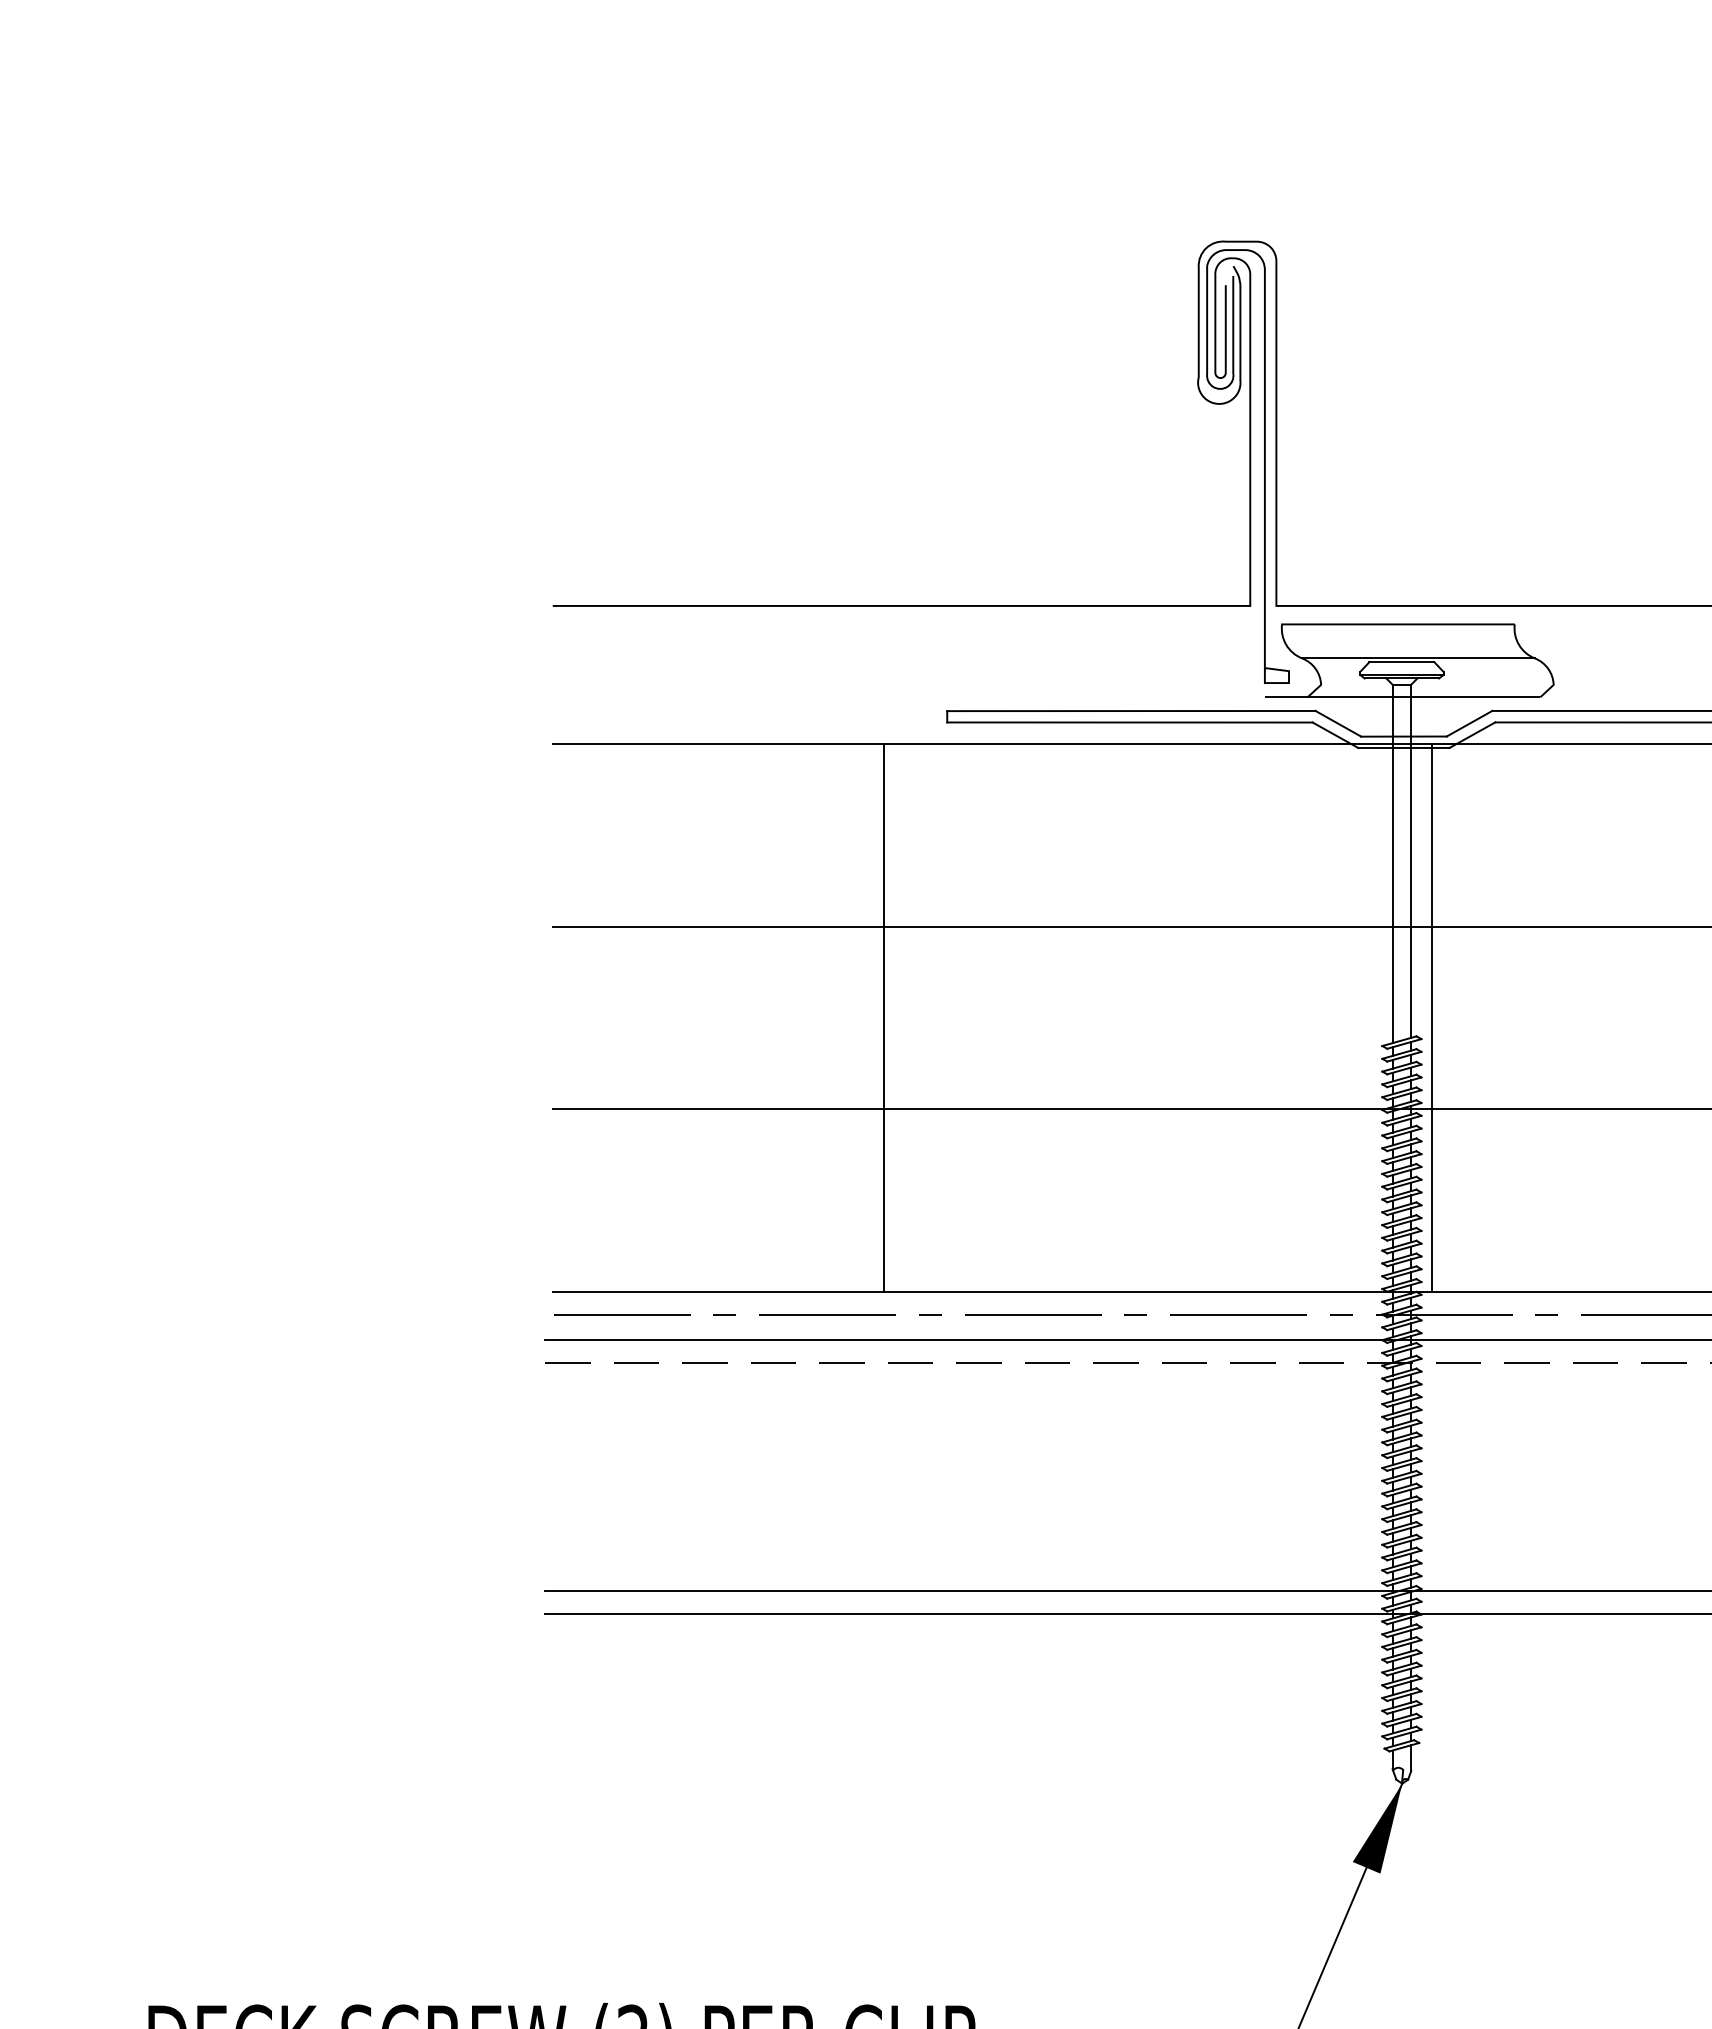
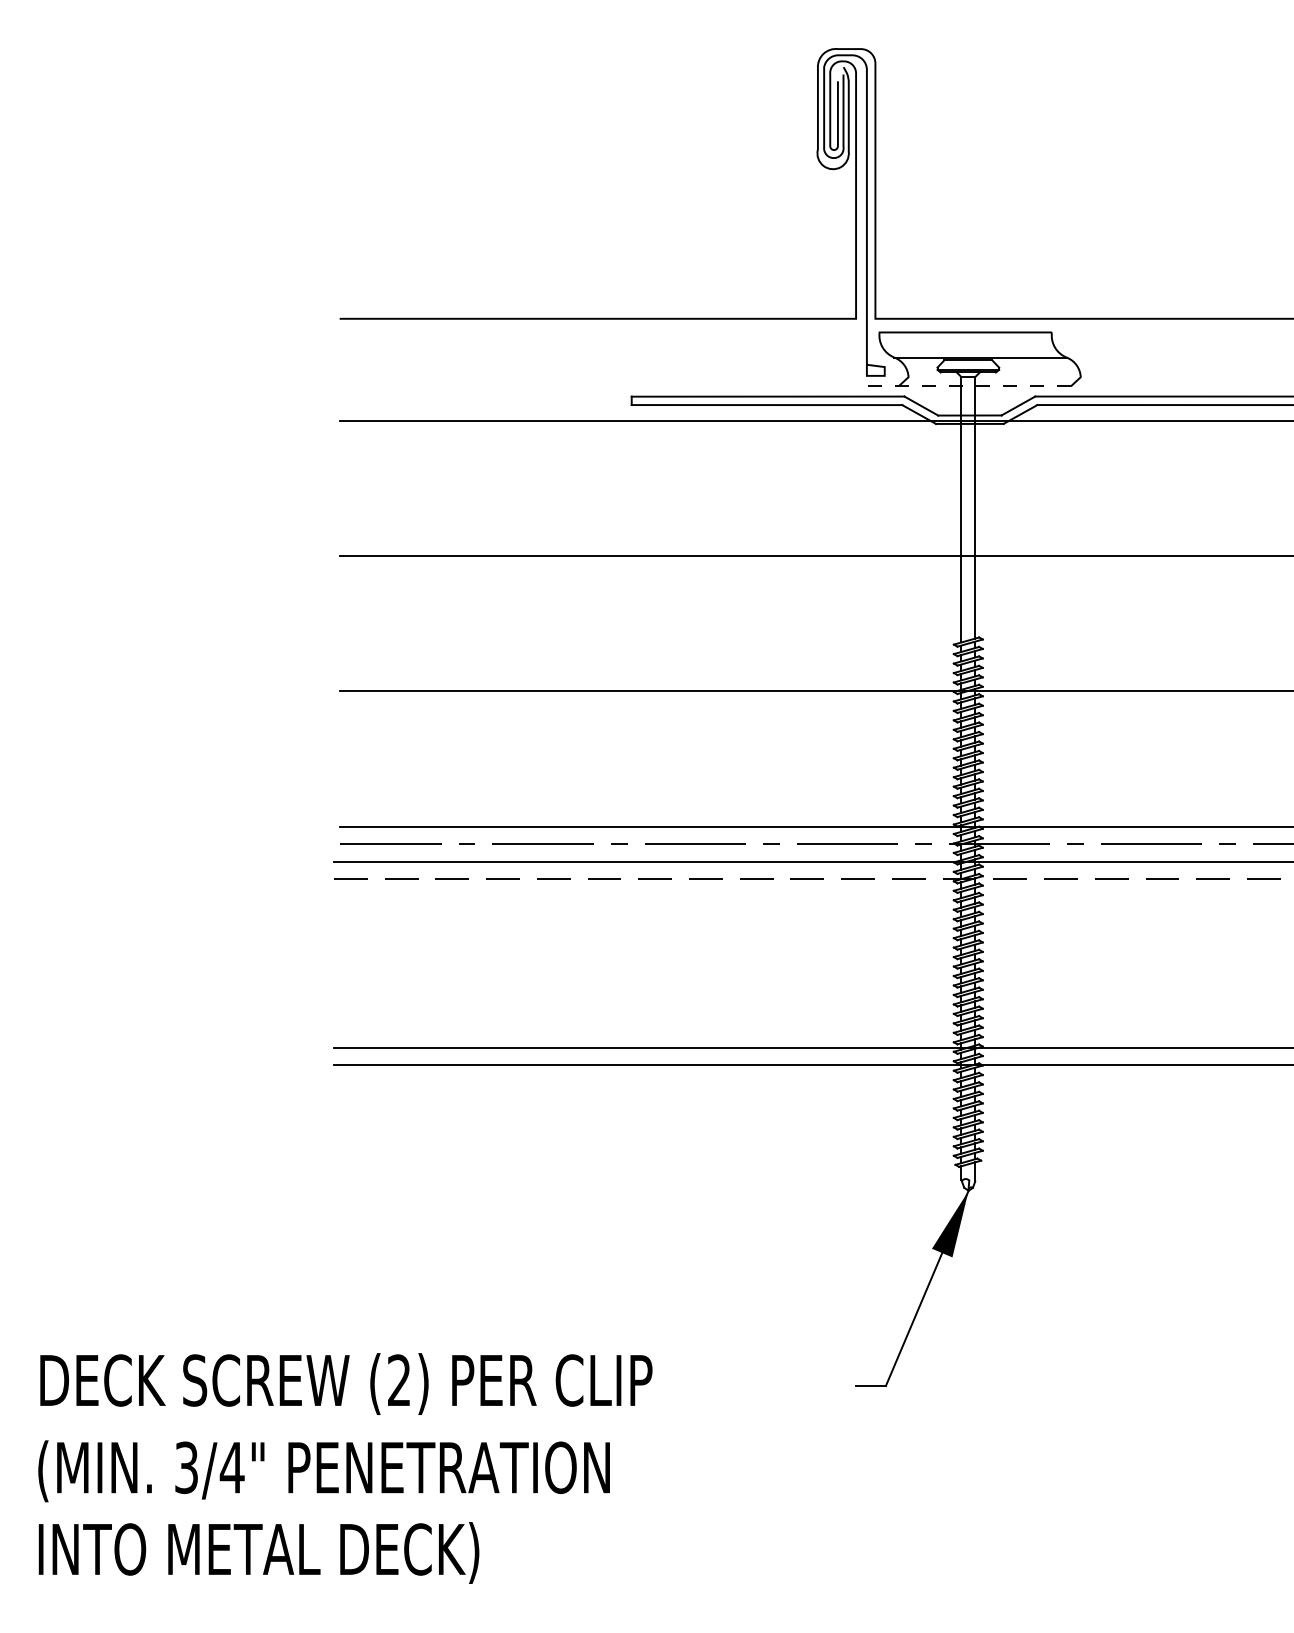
line: (1402, 697) -> (968, 386), solid -> dashed
line: (883, 1017) -> (584, 623), removed
line: (1431, 1017) -> (990, 623), removed

